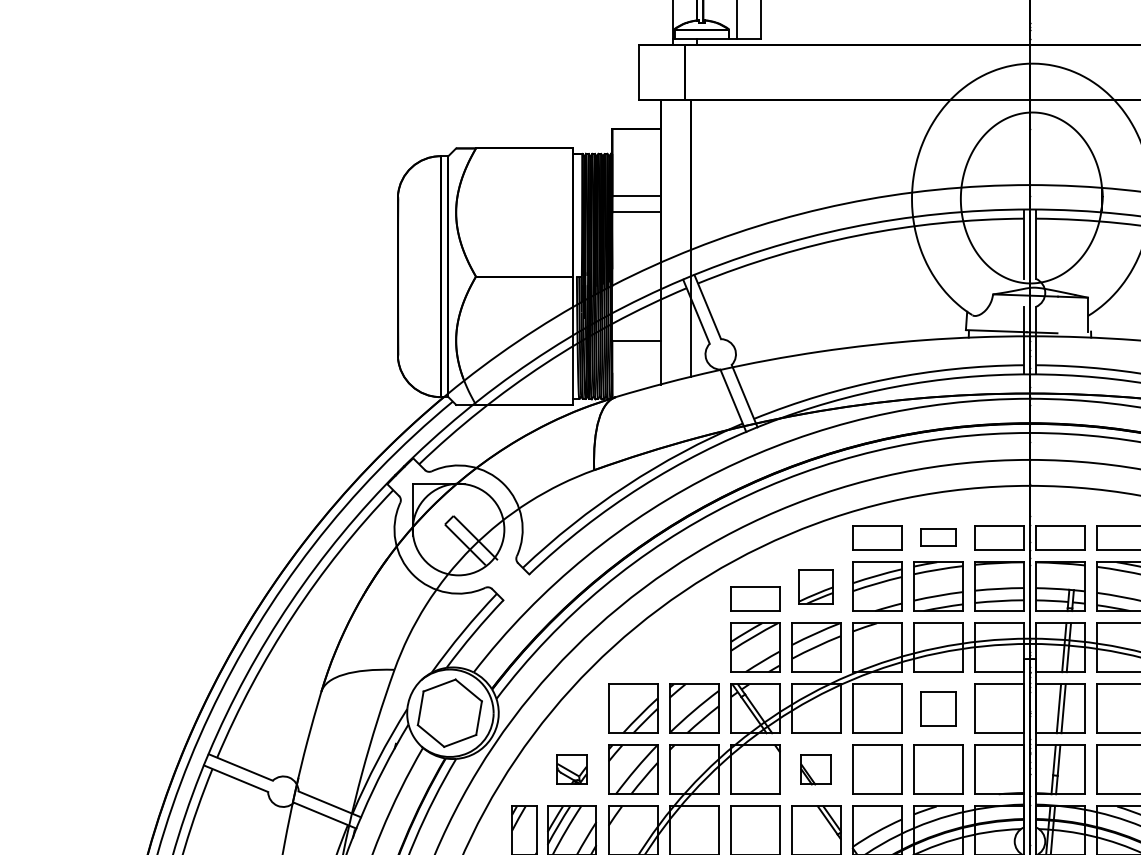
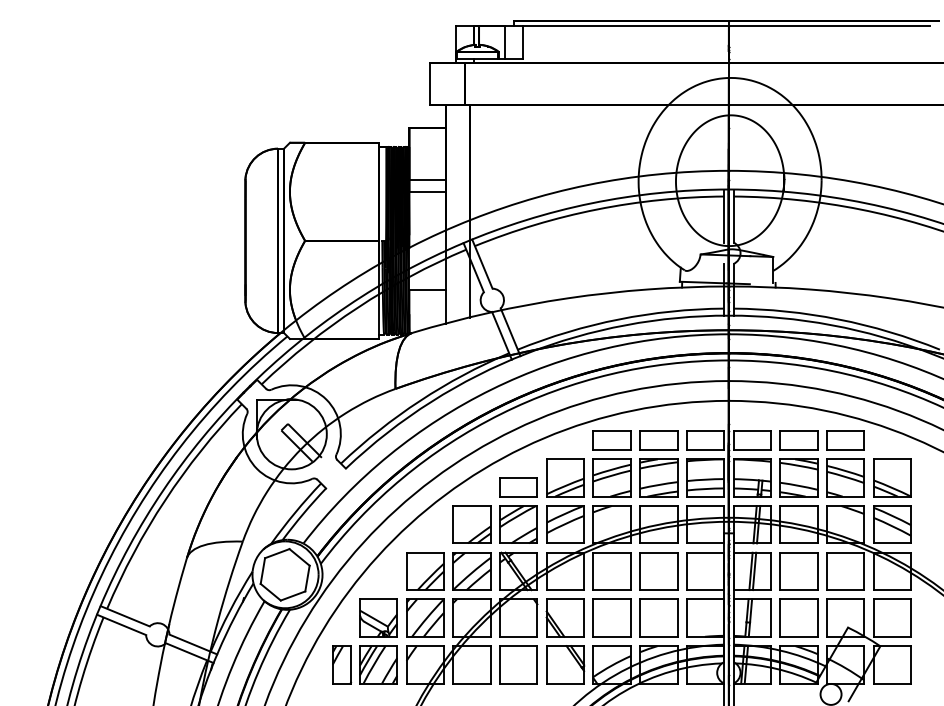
part: (937, 537) -> (658, 440), size x1.43
part: (816, 586) -> (565, 477), size x1.43
part: (693, 647) -> (471, 524), added
part: (937, 708) -> (658, 571), size x1.43
part: (571, 769) -> (378, 617), size x1.67
part: (815, 769) -> (564, 617), size x1.67

